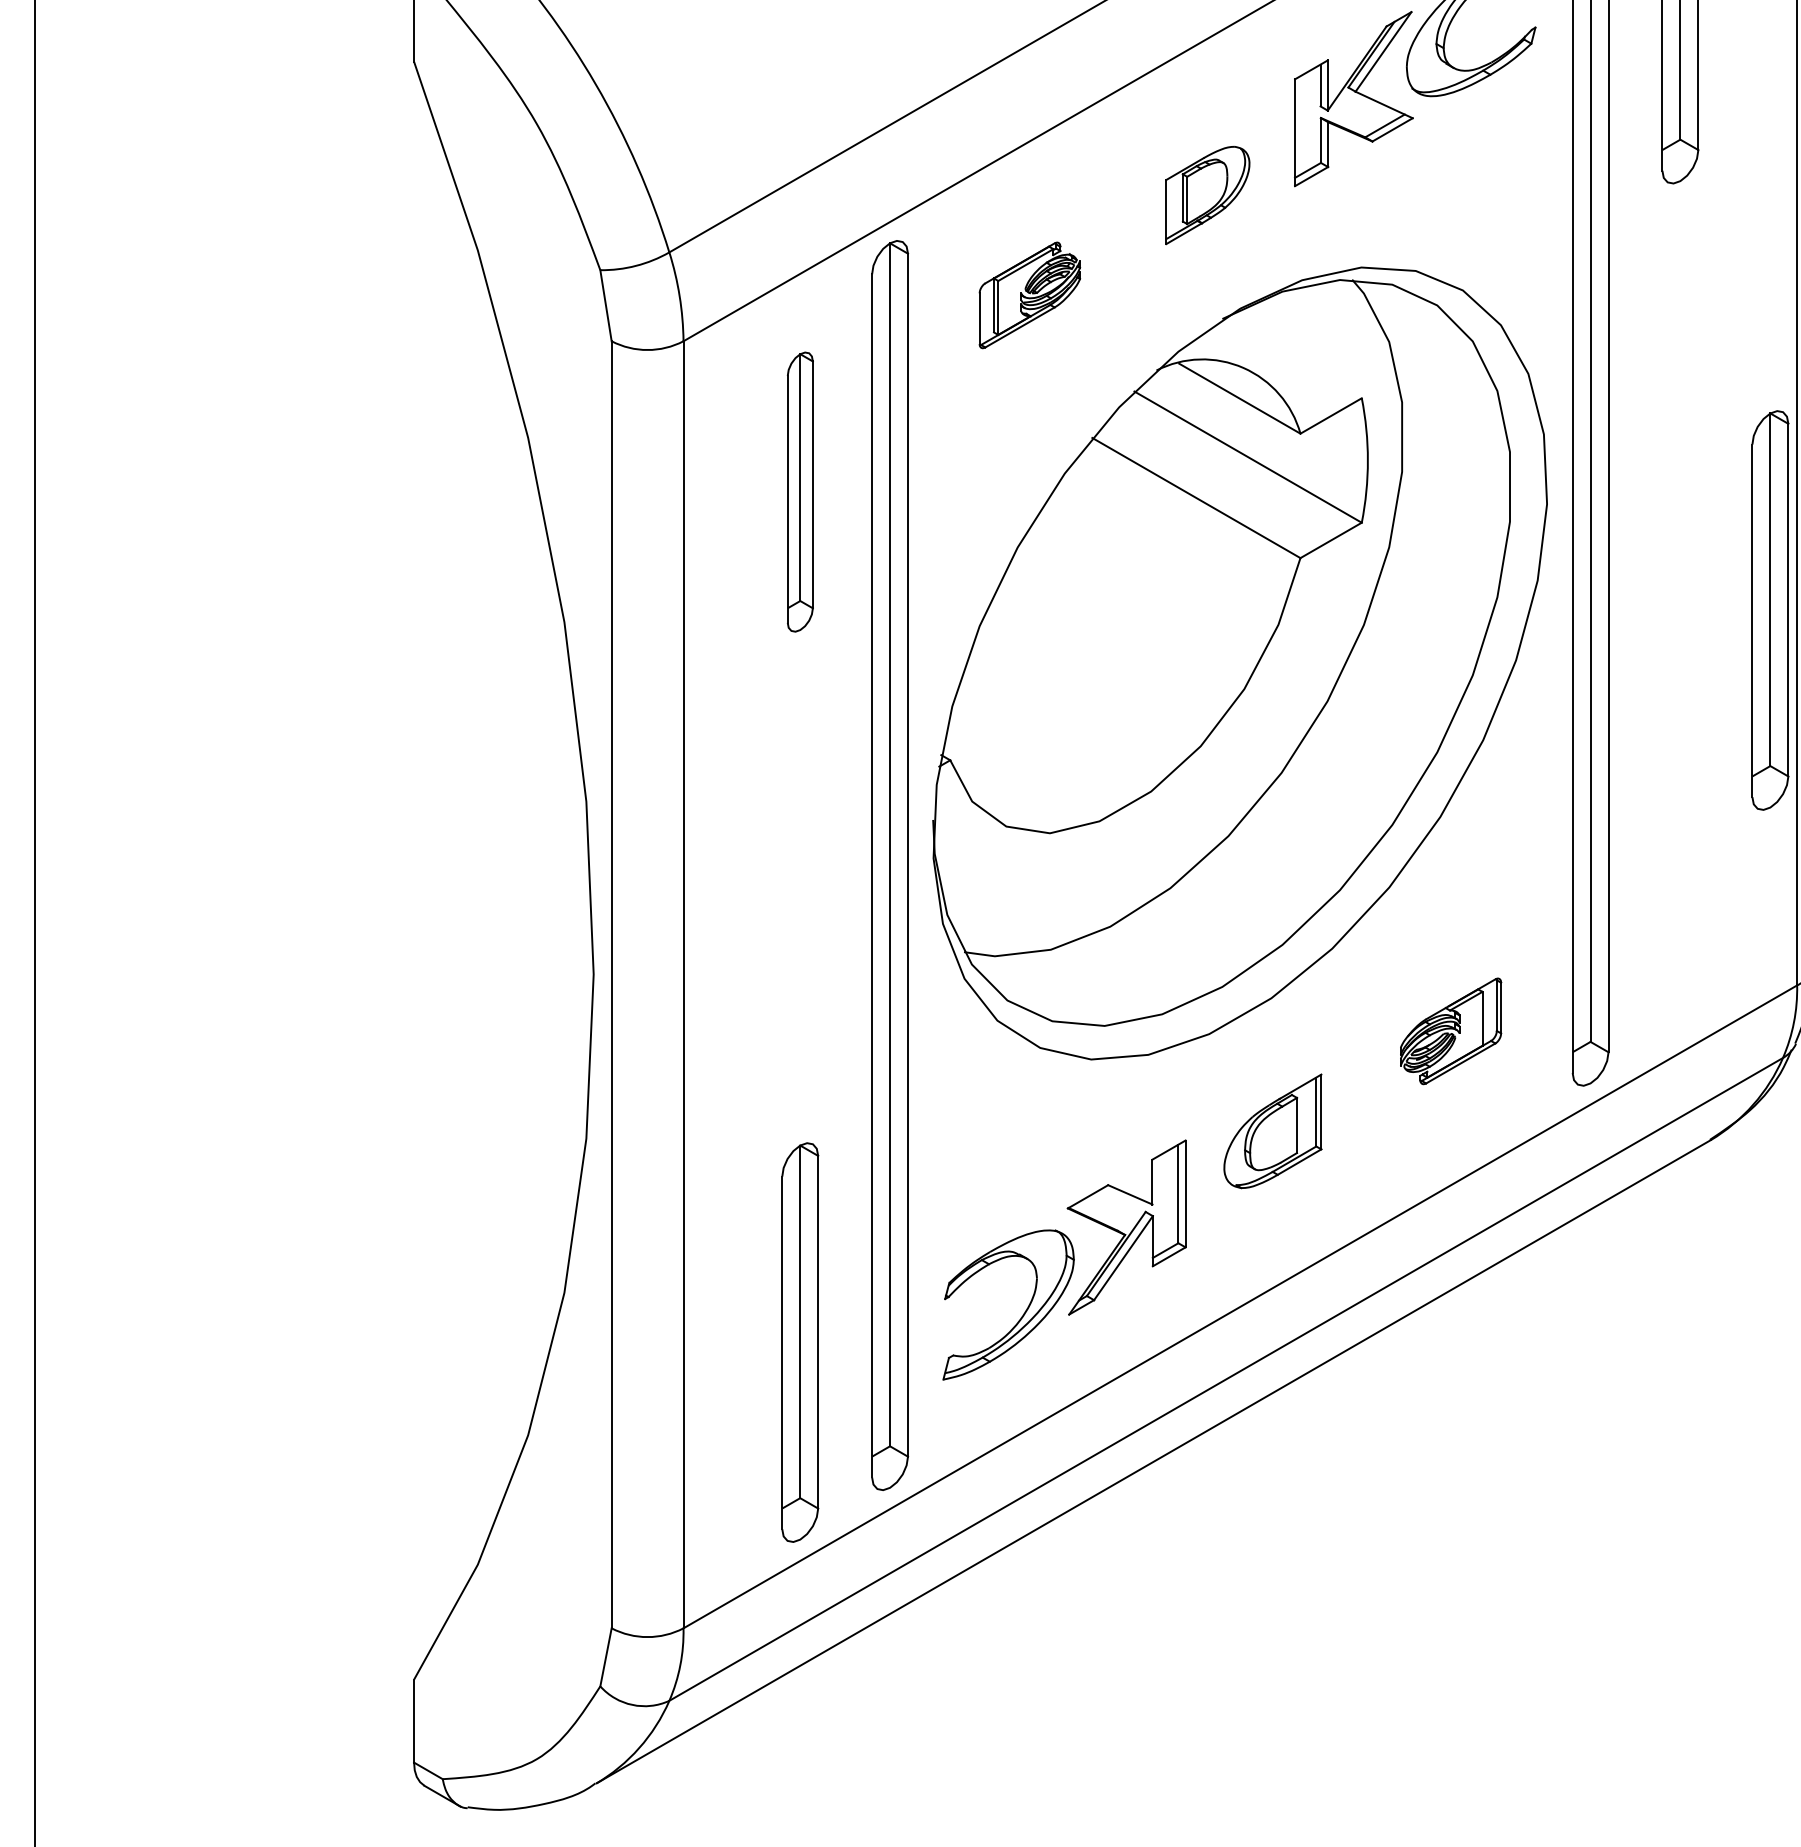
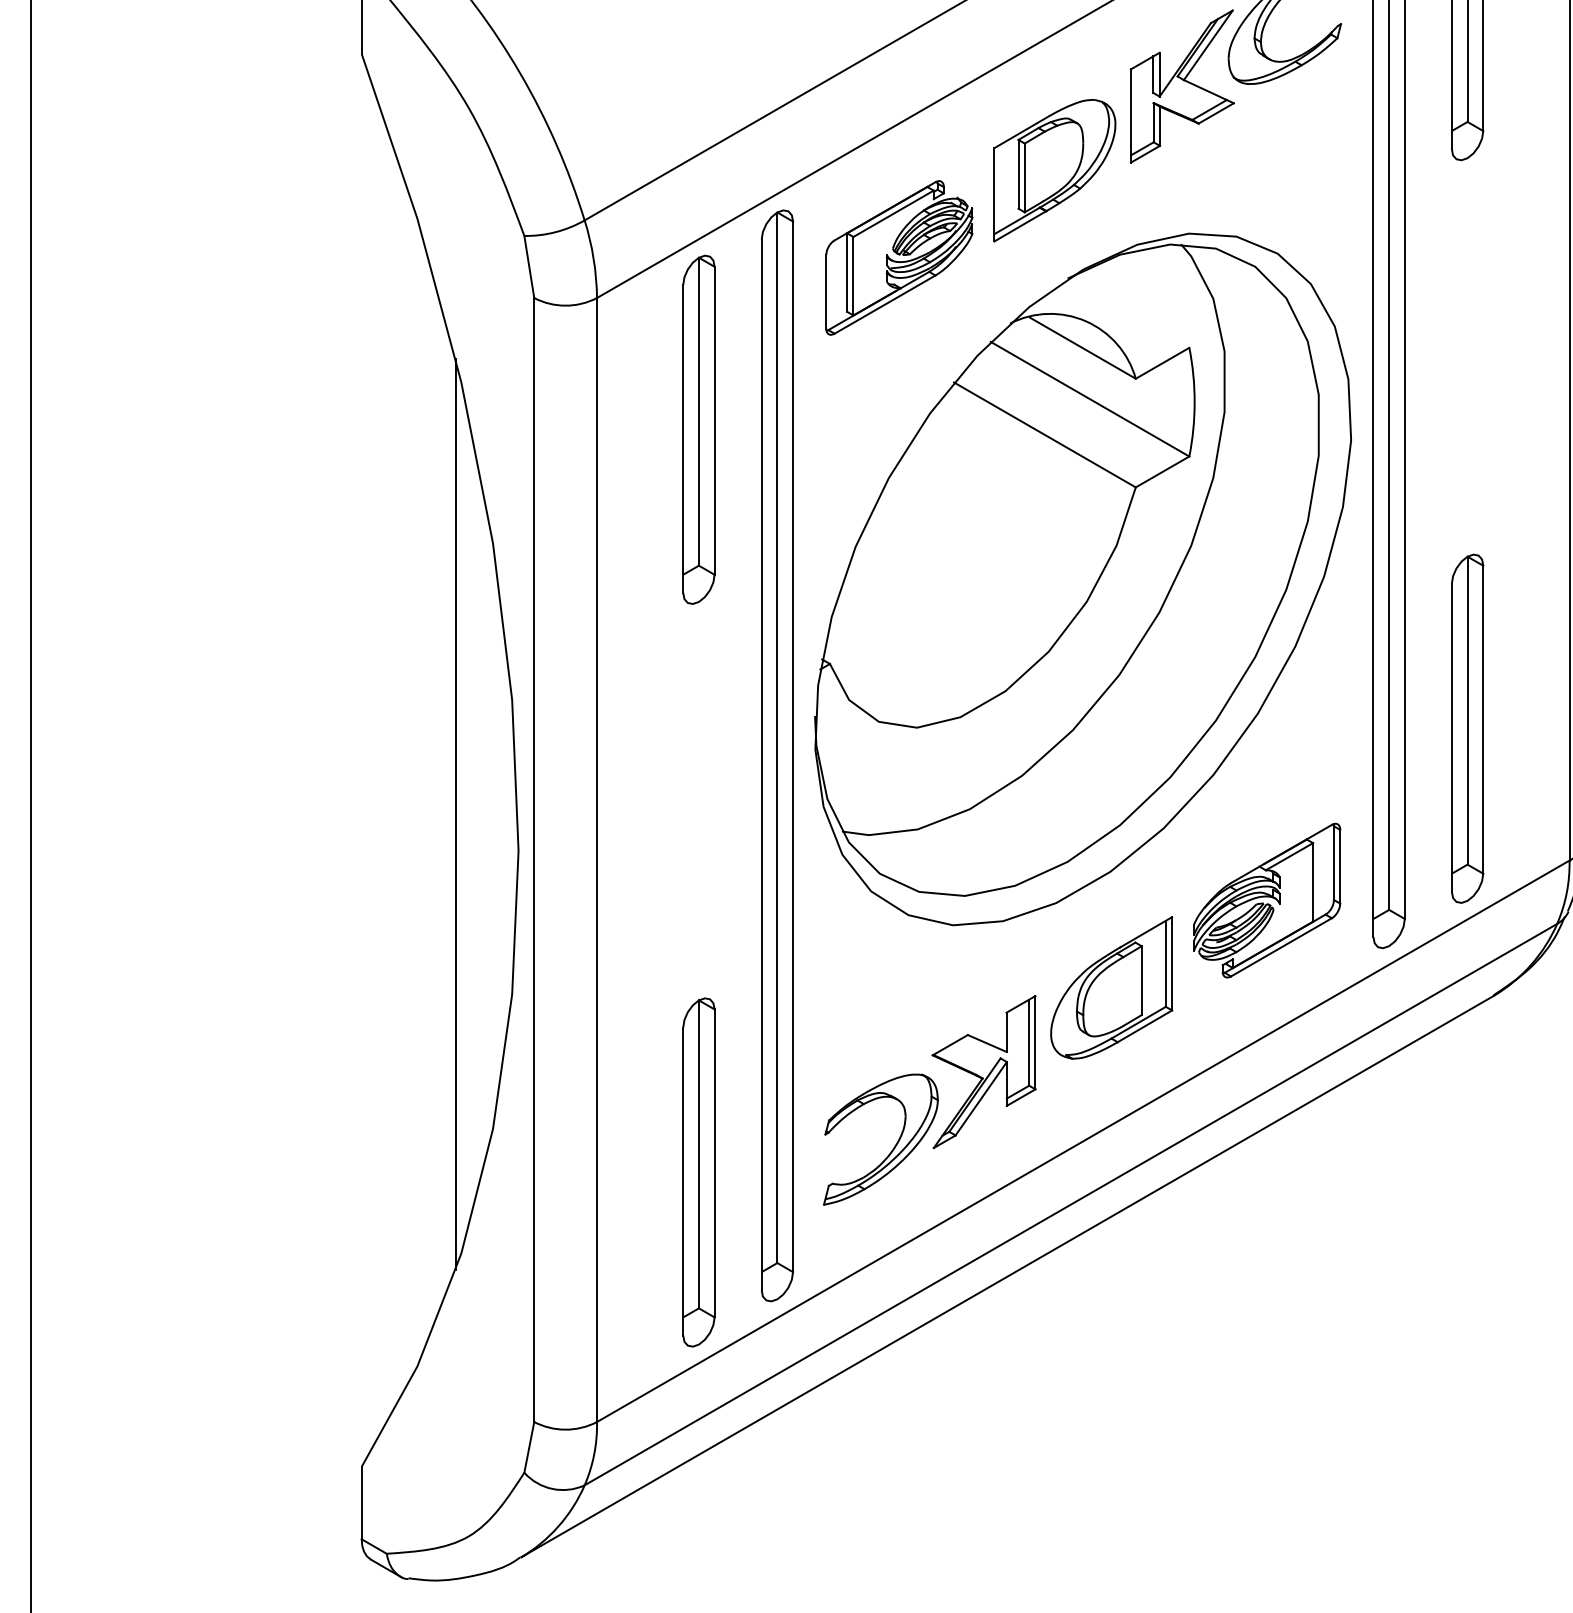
part: (1207, 195) -> (1054, 170), size x1.67
part: (1029, 295) -> (899, 258), size x1.67
part: (800, 491) -> (699, 429), size x1.43
part: (1770, 610) -> (1467, 728), moved
line: (521, 932) -> (455, 814), added
part: (1450, 1031) -> (1266, 900), size x1.67
part: (1272, 1131) -> (1111, 988), size x1.43

